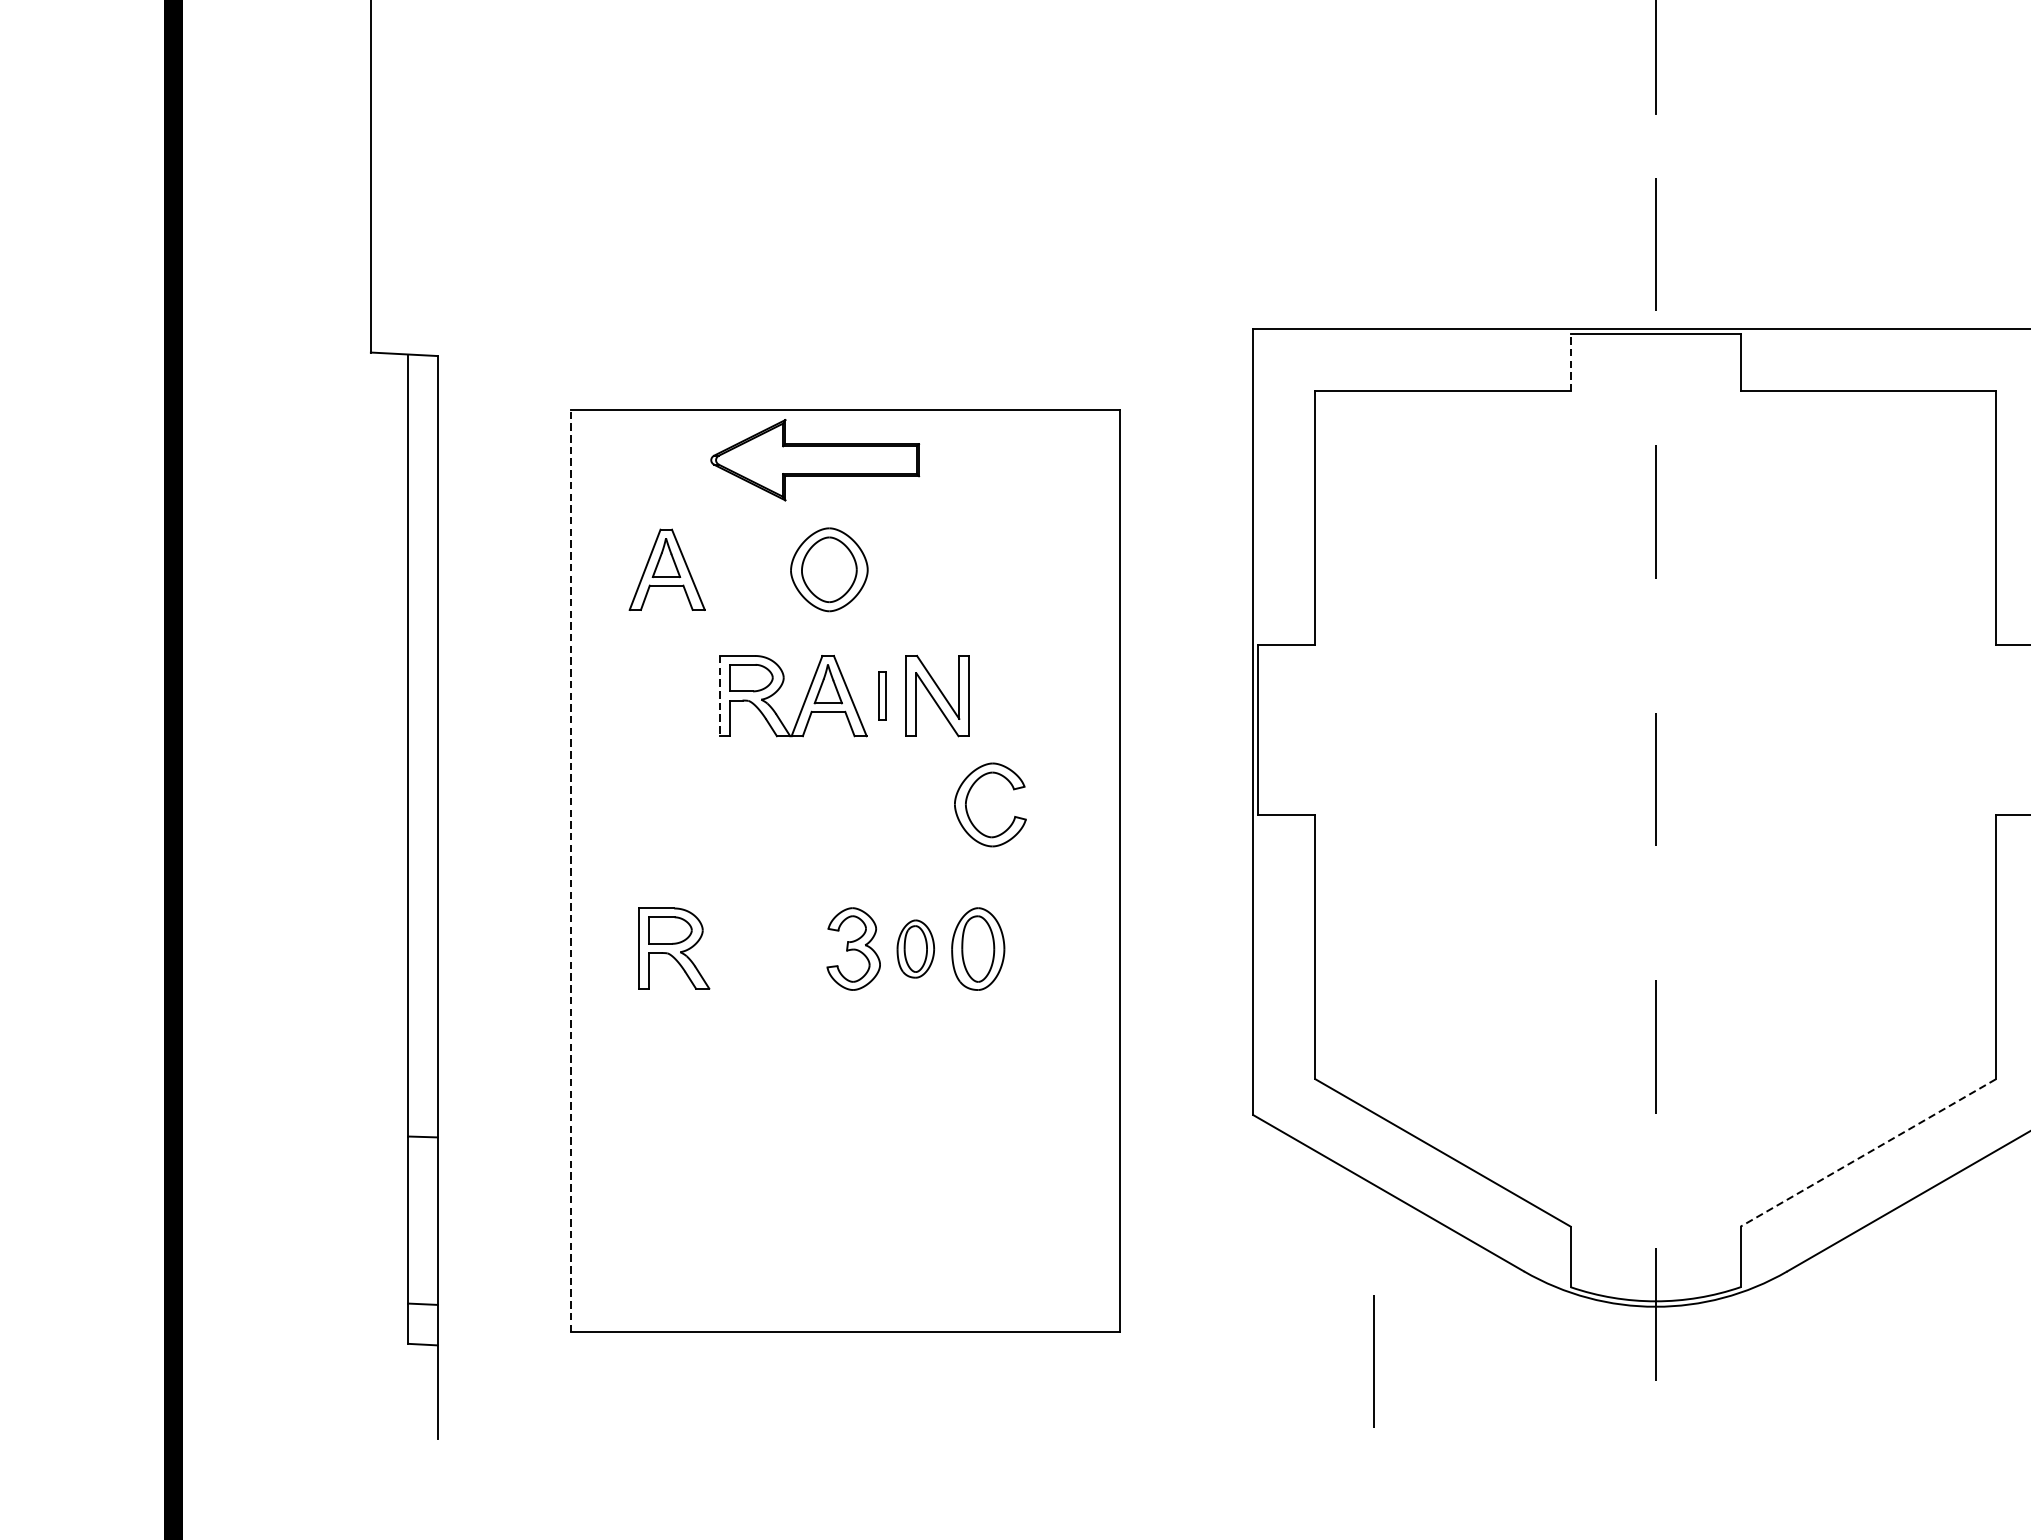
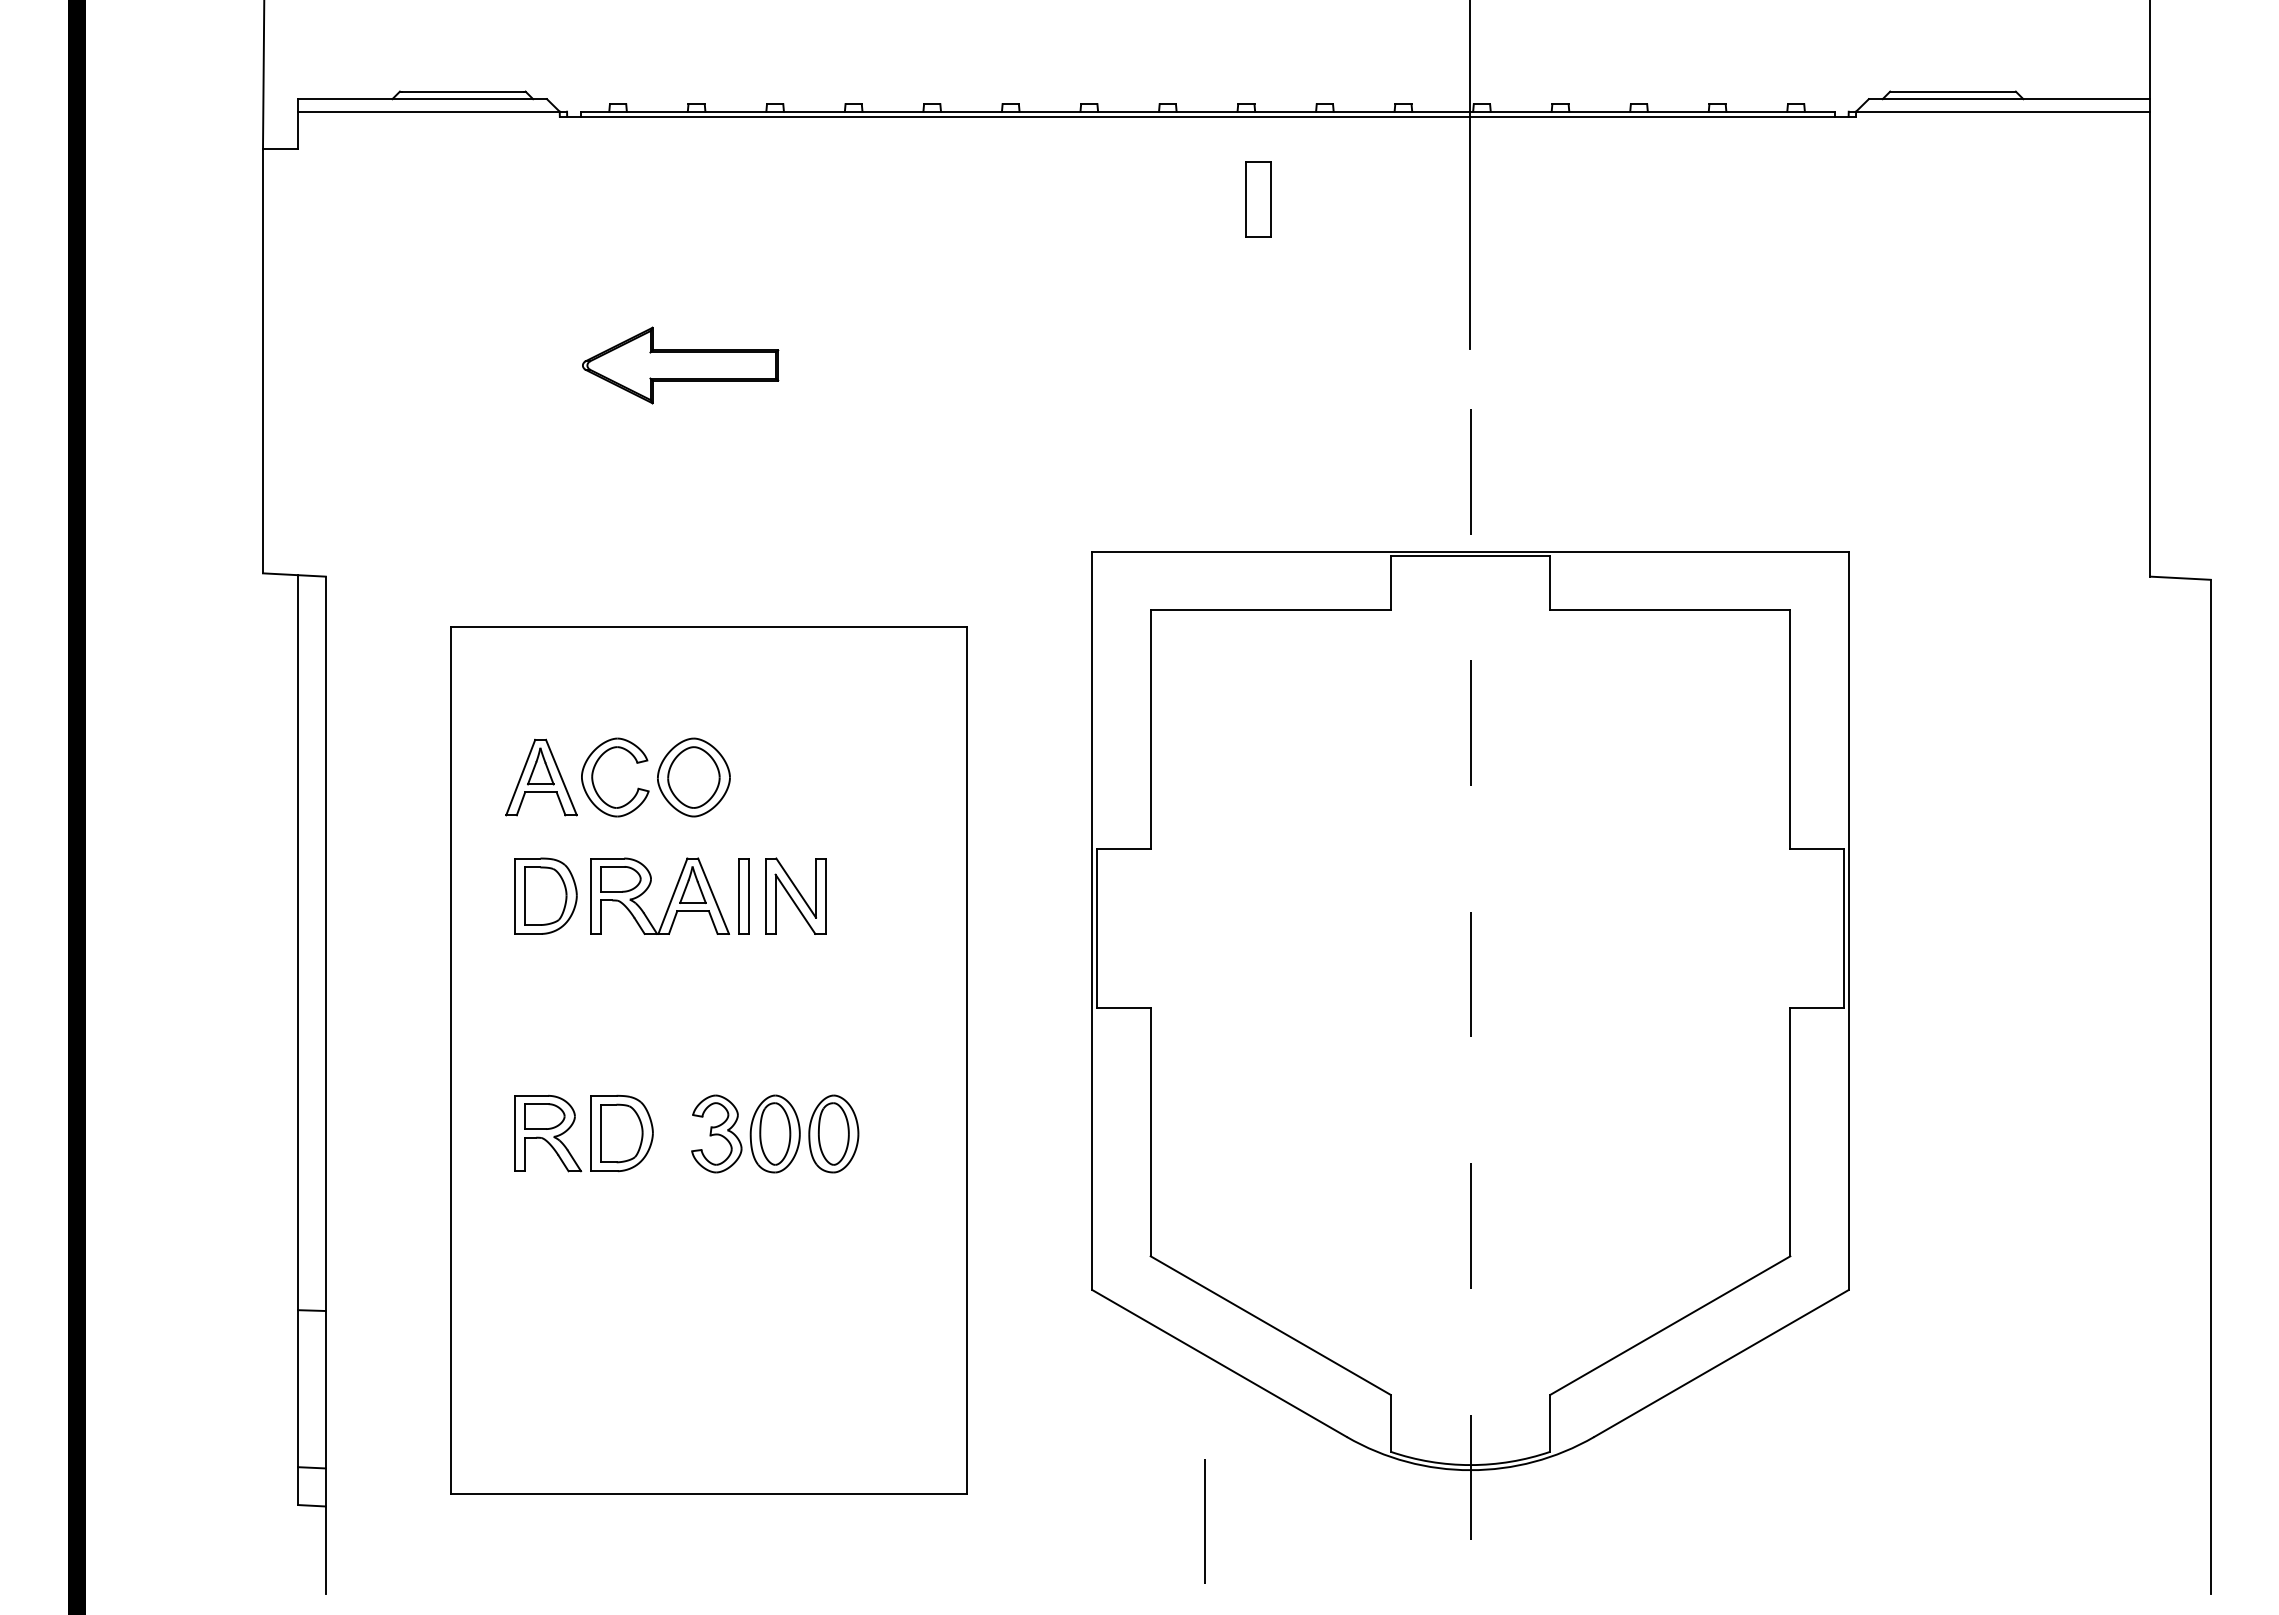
line: (1570, 362) -> (1390, 582), dashed -> solid
part: (815, 460) -> (680, 365), moved
part: (671, 695) -> (545, 895), added
line: (719, 696) -> (590, 896), dashed -> solid
part: (882, 696) -> (743, 896), size x1.67
part: (967, 804) -> (593, 777), moved
line: (571, 870) -> (451, 1060), dashed -> solid
part: (752, 948) -> (621, 1133), added
part: (915, 948) -> (774, 1133), size x1.43
line: (1868, 1152) -> (1670, 1325), dashed -> solid

